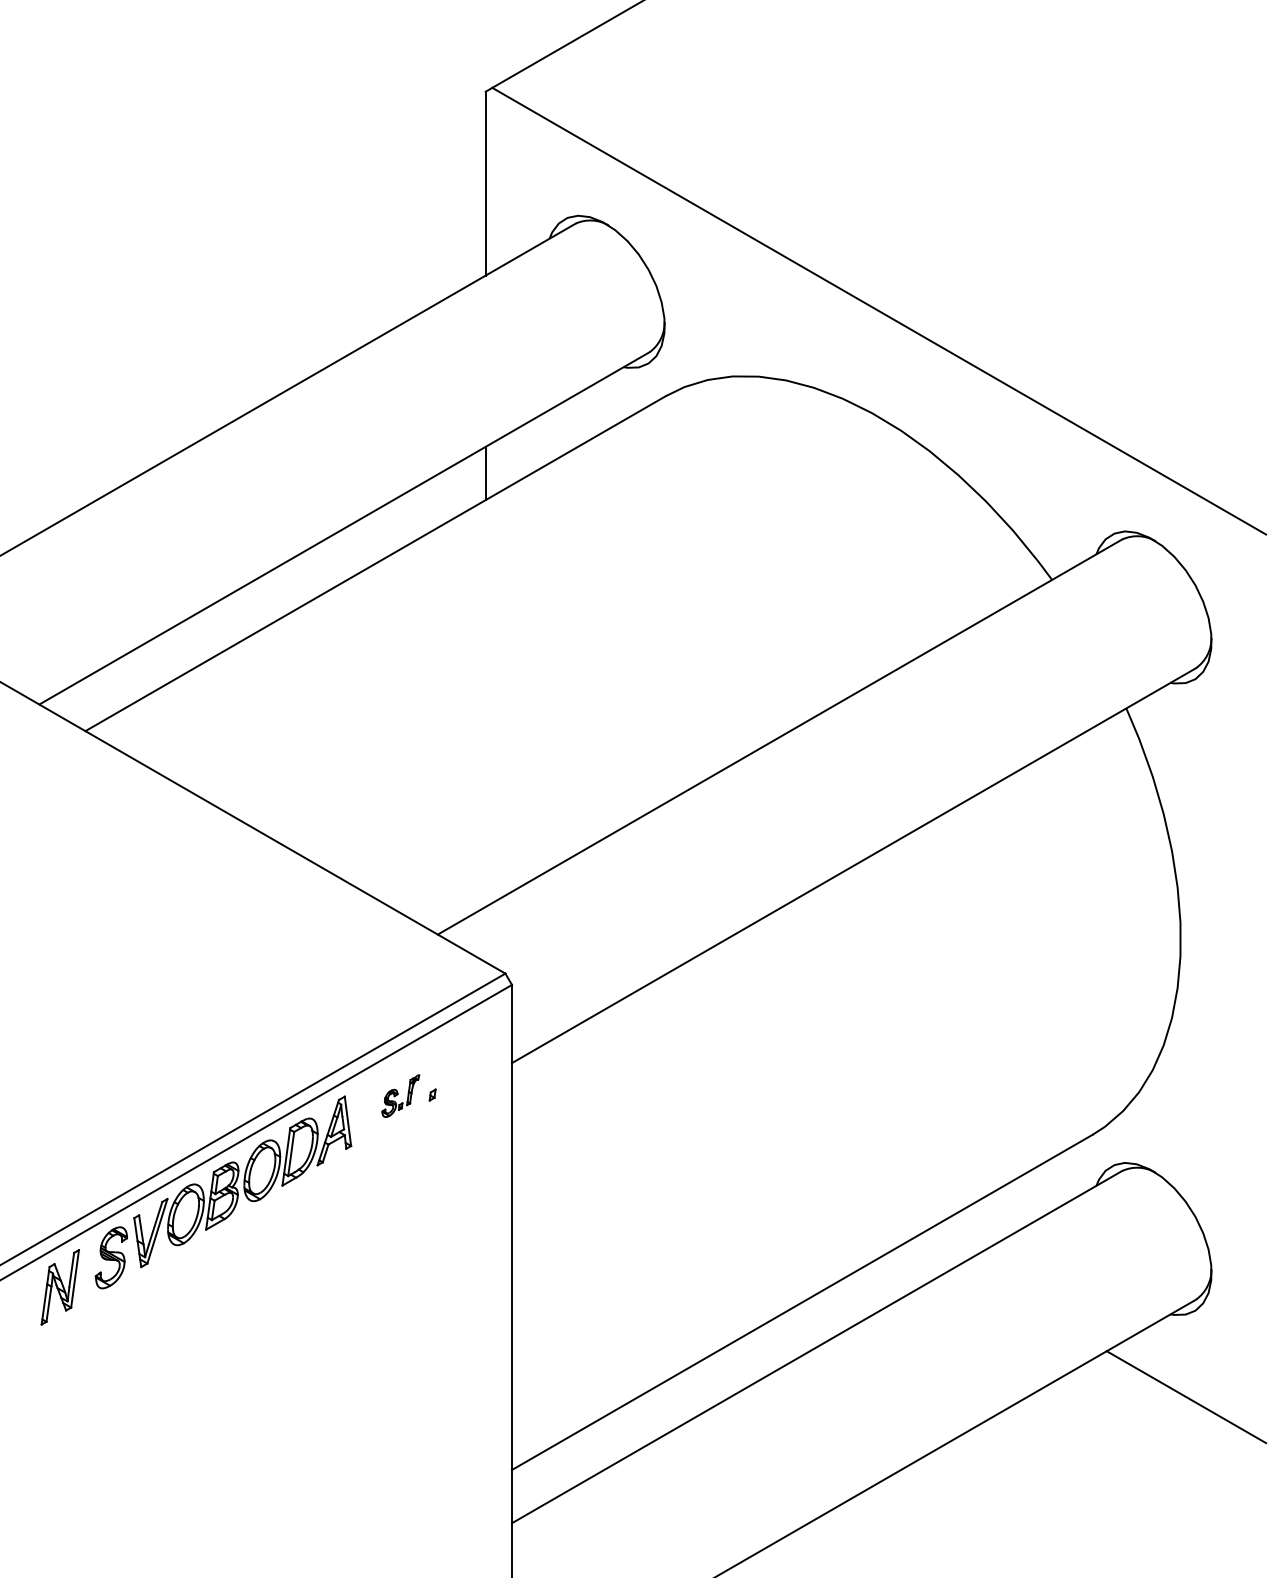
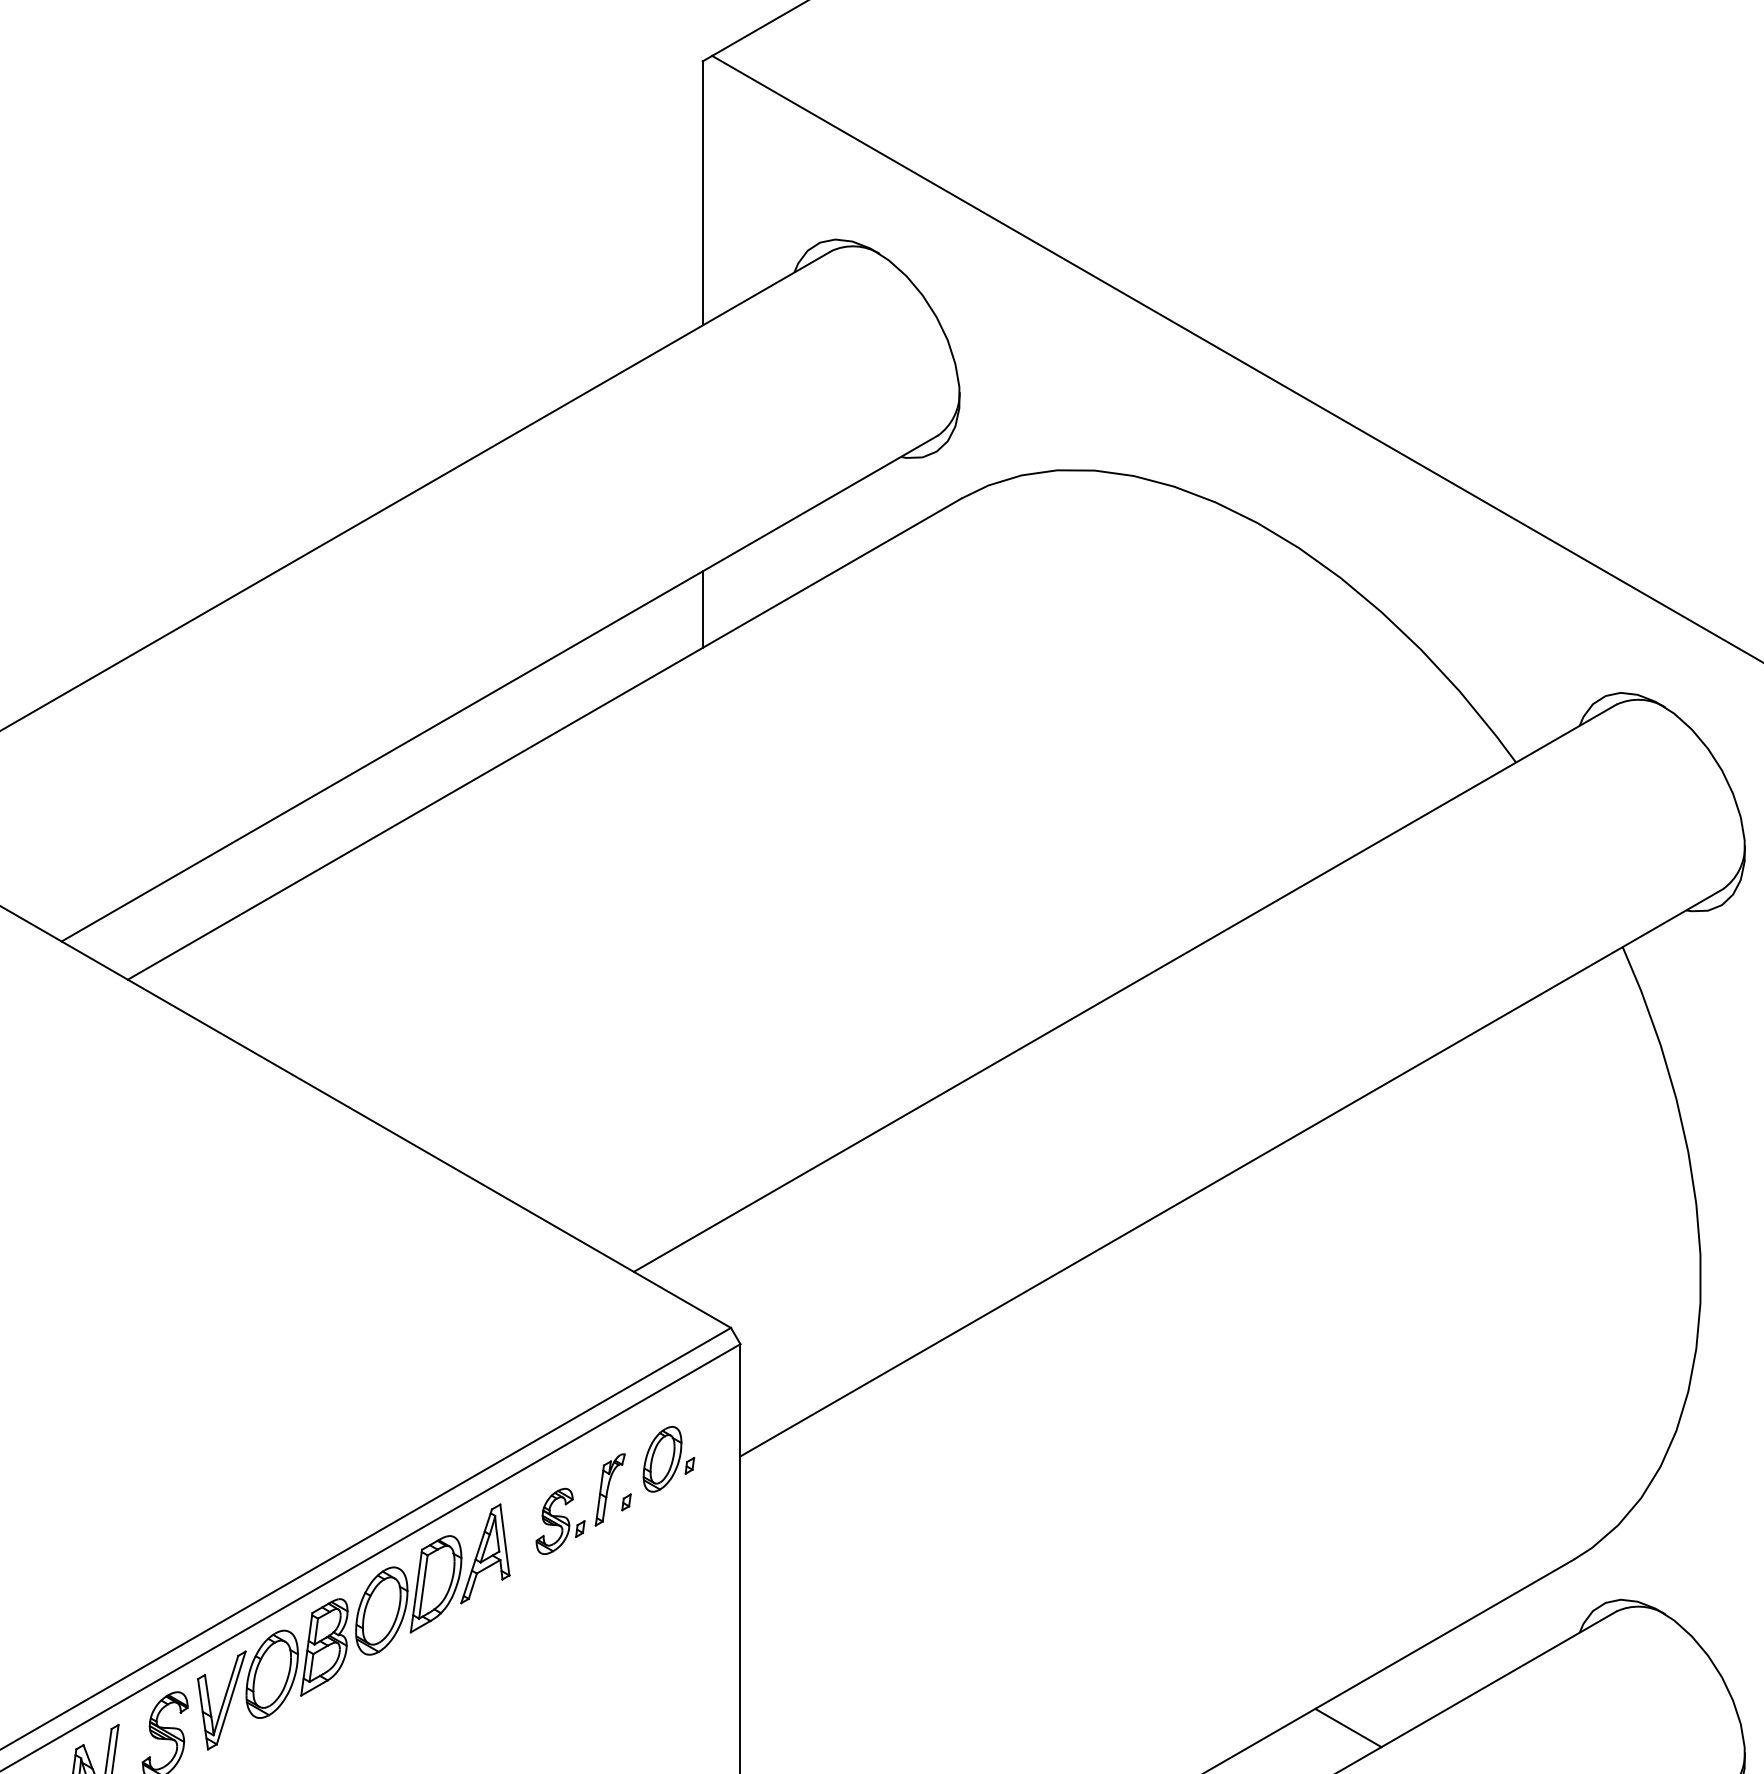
part: (461, 1064) -> (667, 1458), added
part: (400, 1095) -> (580, 1502), size x1.67
line: (935, 1251) -> (1348, 1726), added

